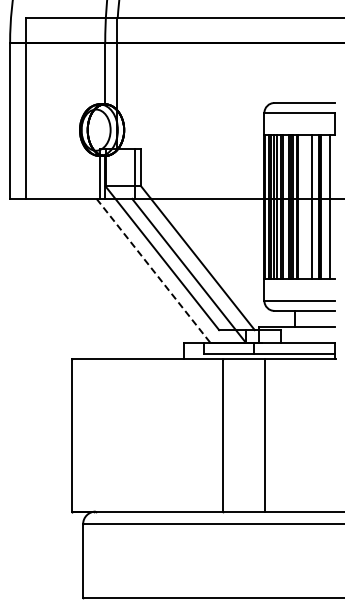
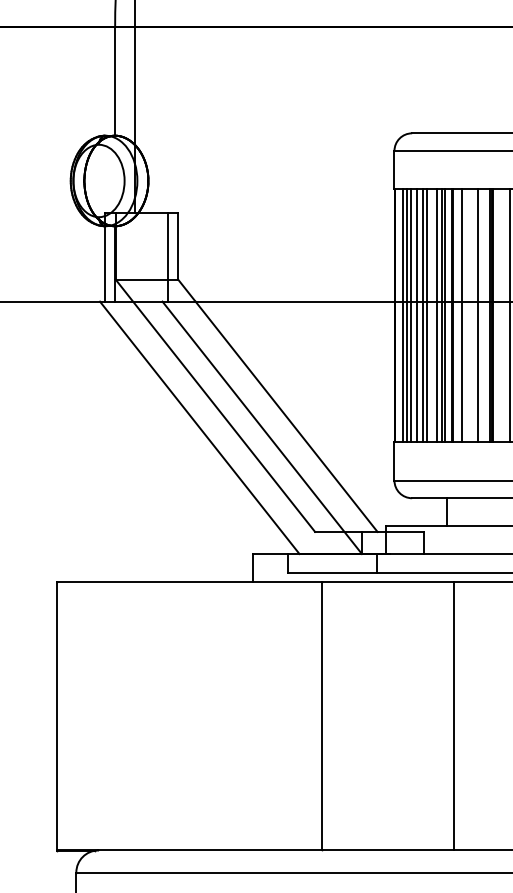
line: (302, 206) -> (461, 314), added
line: (153, 270) -> (199, 427), dashed -> solid
line: (264, 434) -> (454, 715), moved

